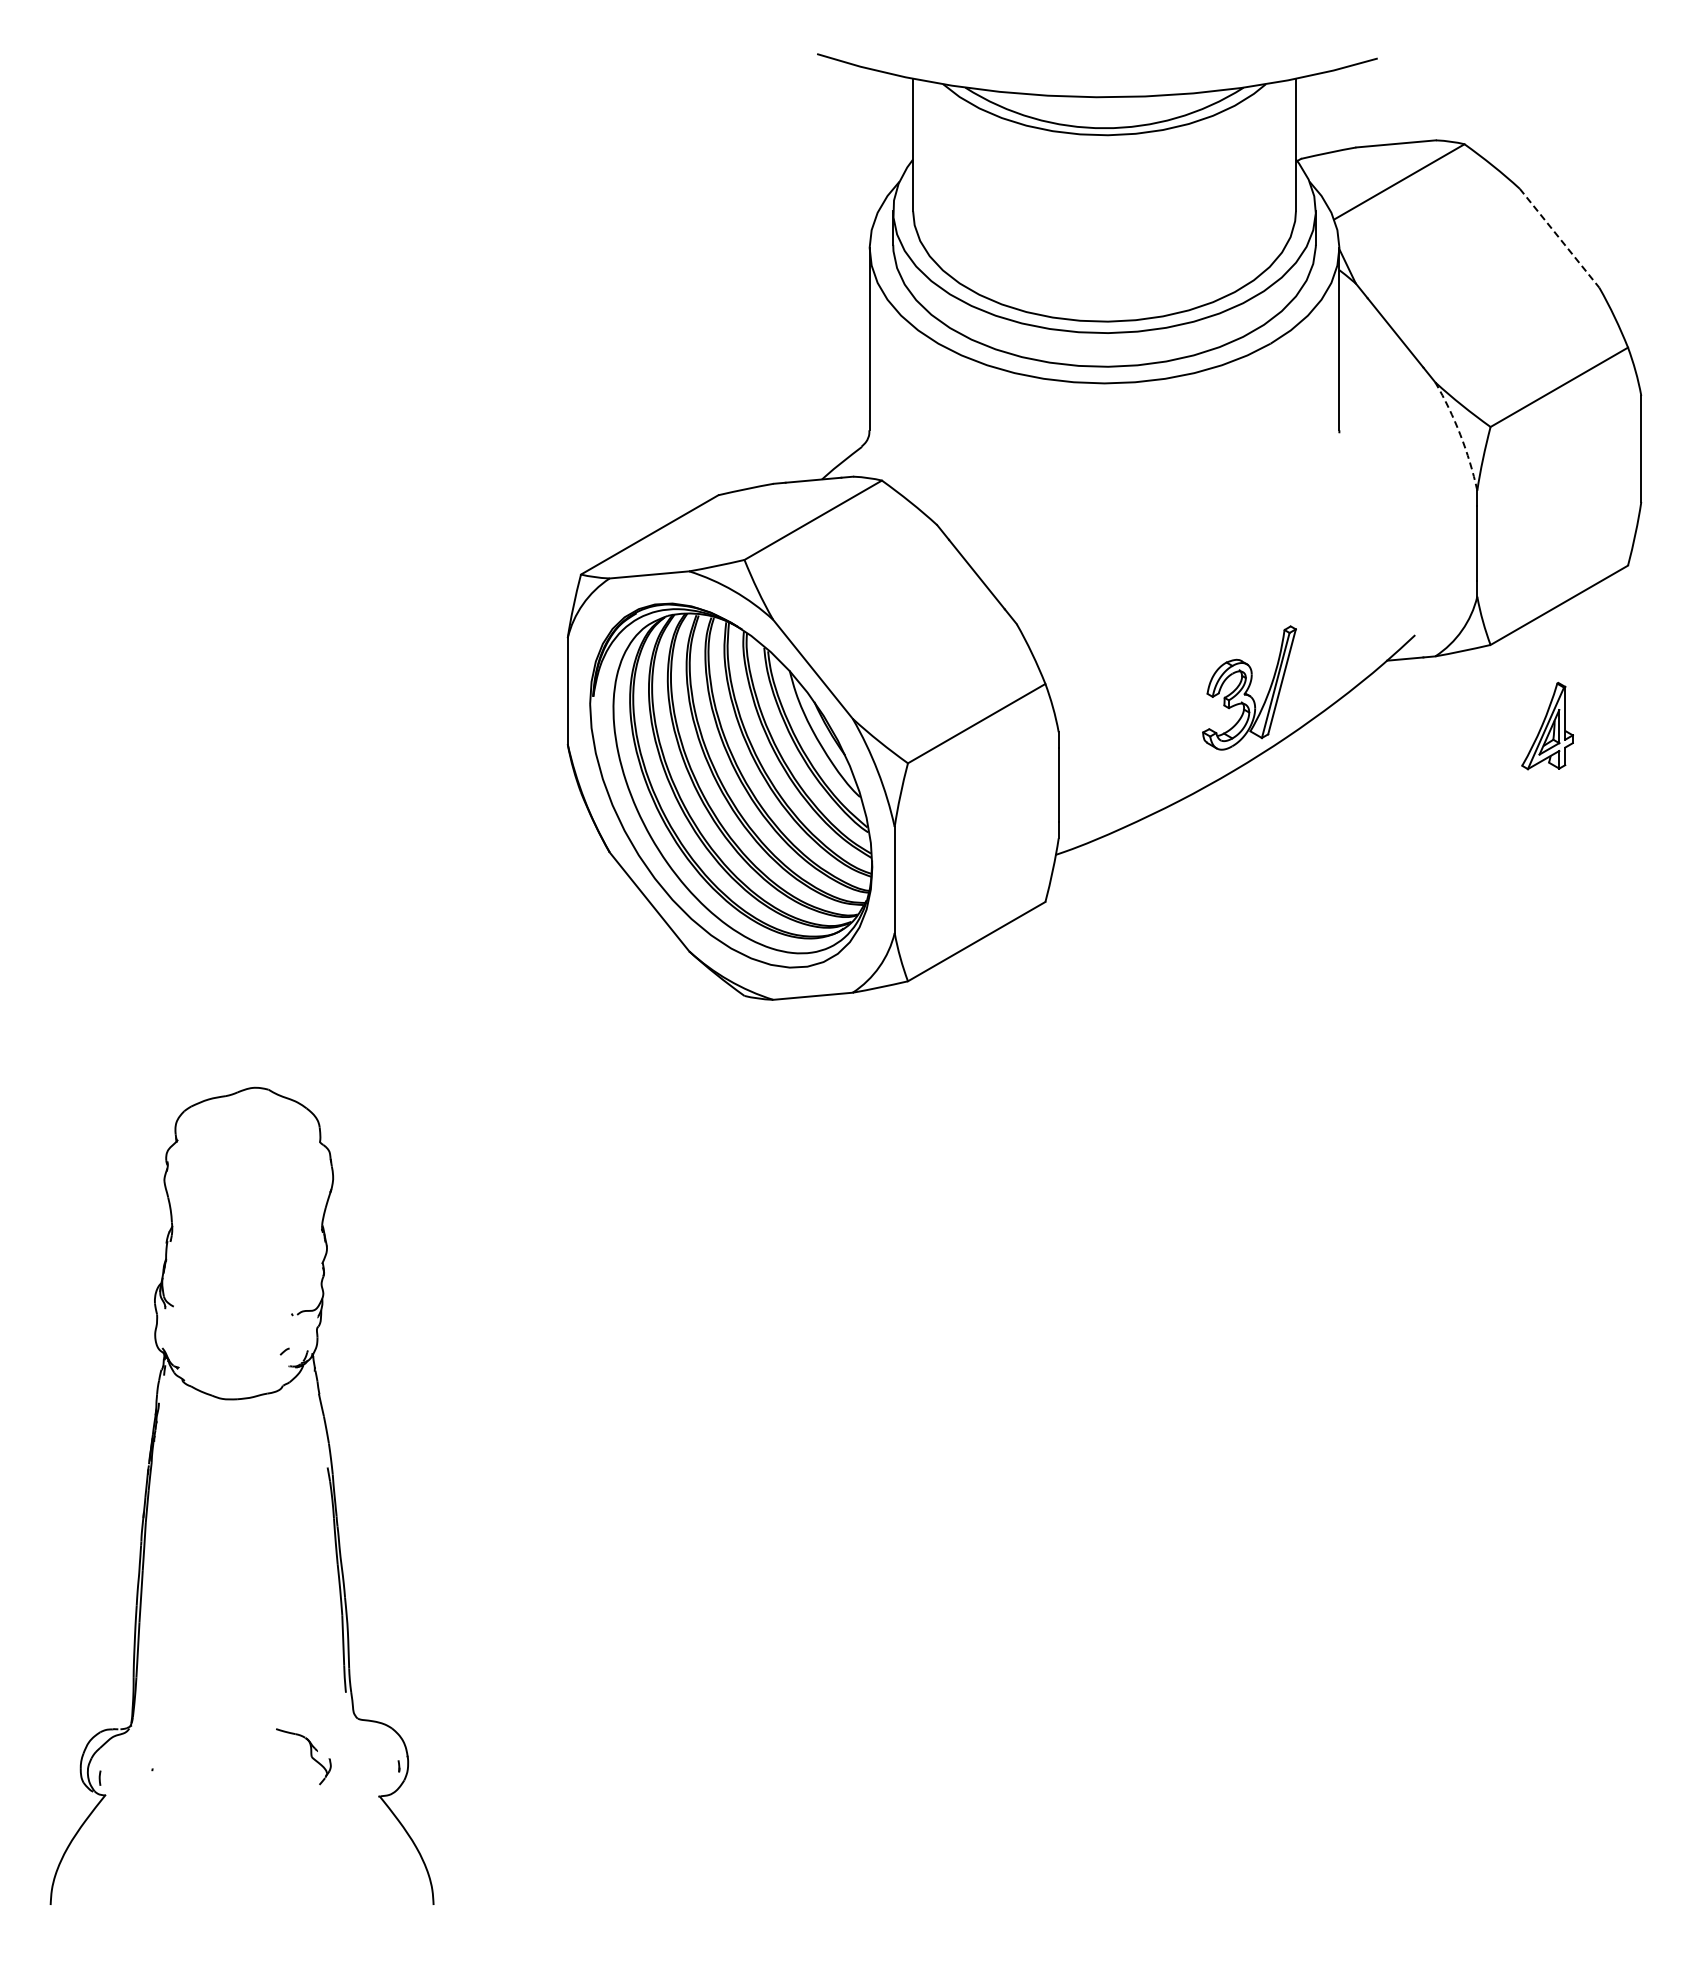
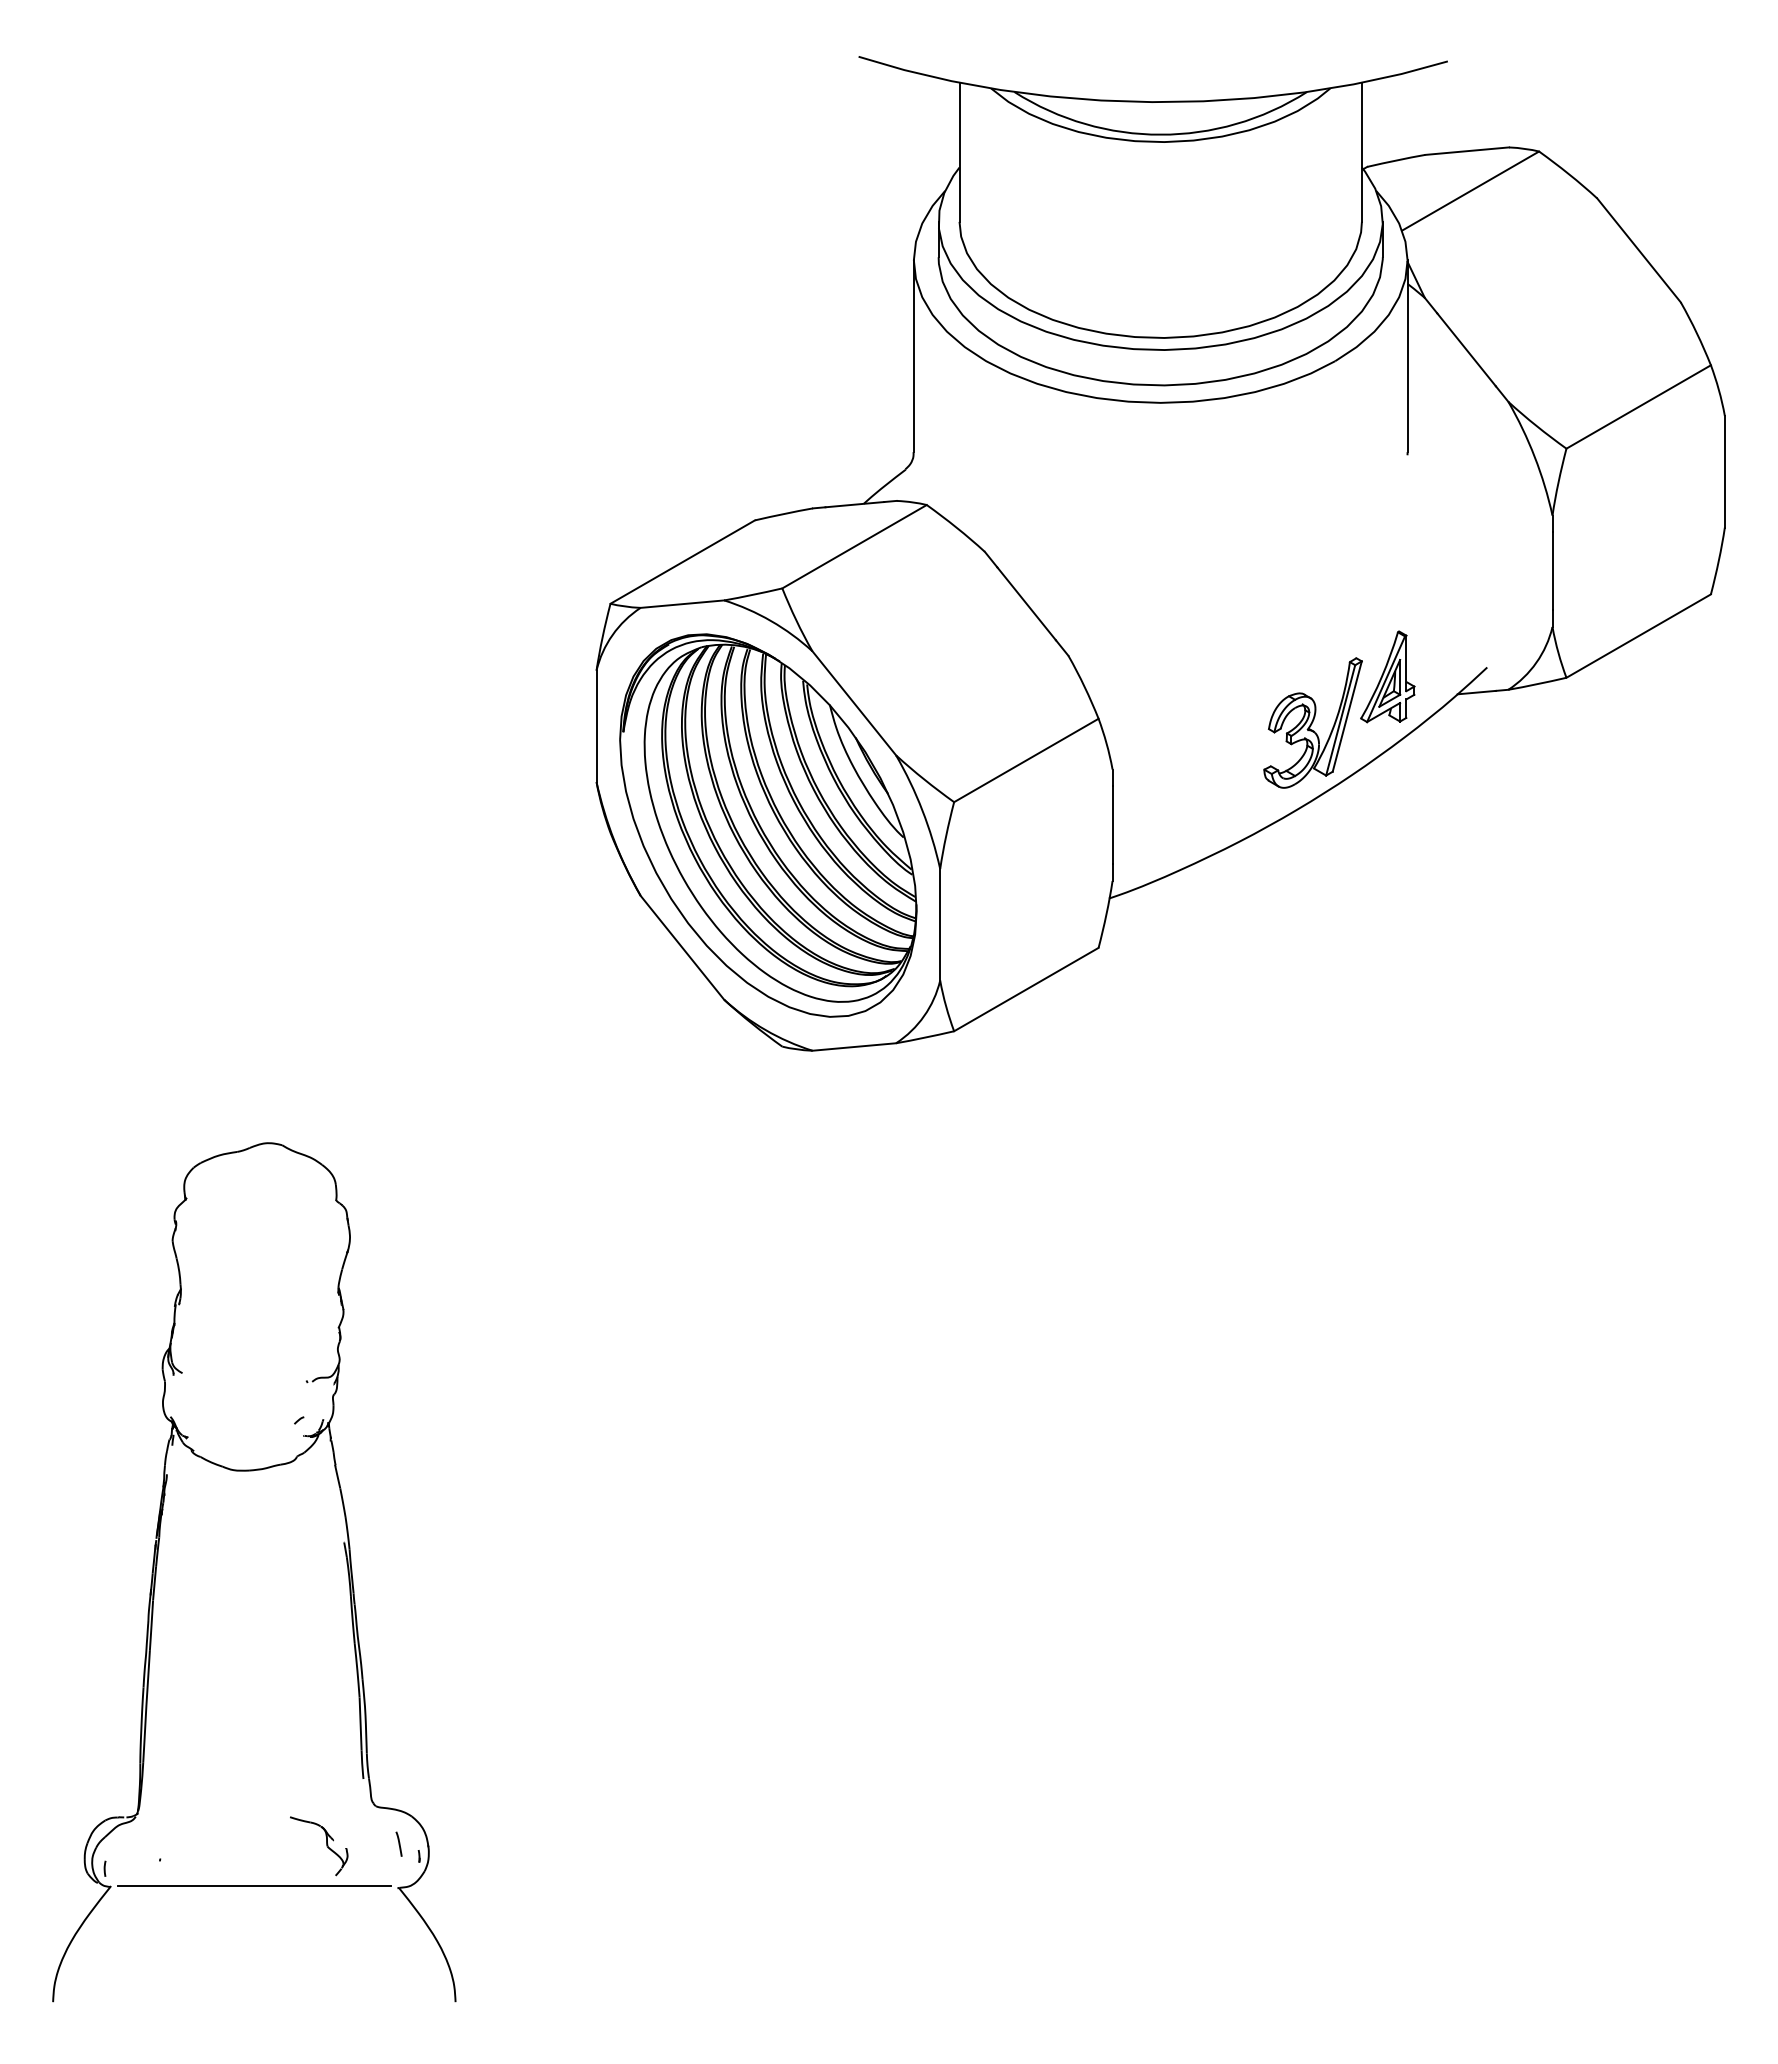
line: (1559, 238) -> (1638, 250), dashed -> solid
arc: (1460, 434) -> (1534, 456), dashed -> solid
part: (1547, 725) -> (1387, 676), moved
line: (379, 1754) -> (398, 1843), added
line: (241, 1794) -> (253, 1885), added

